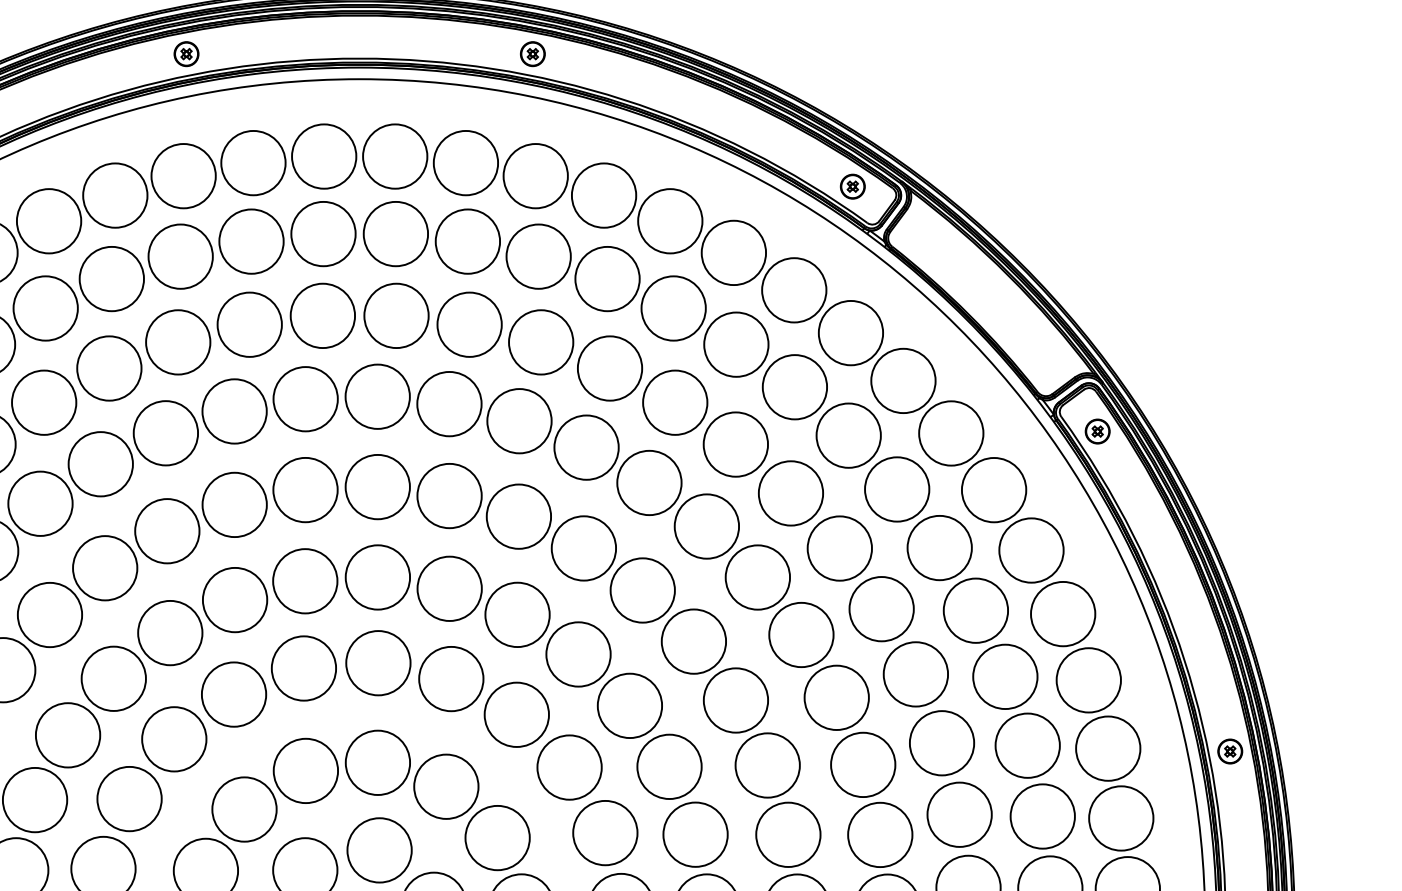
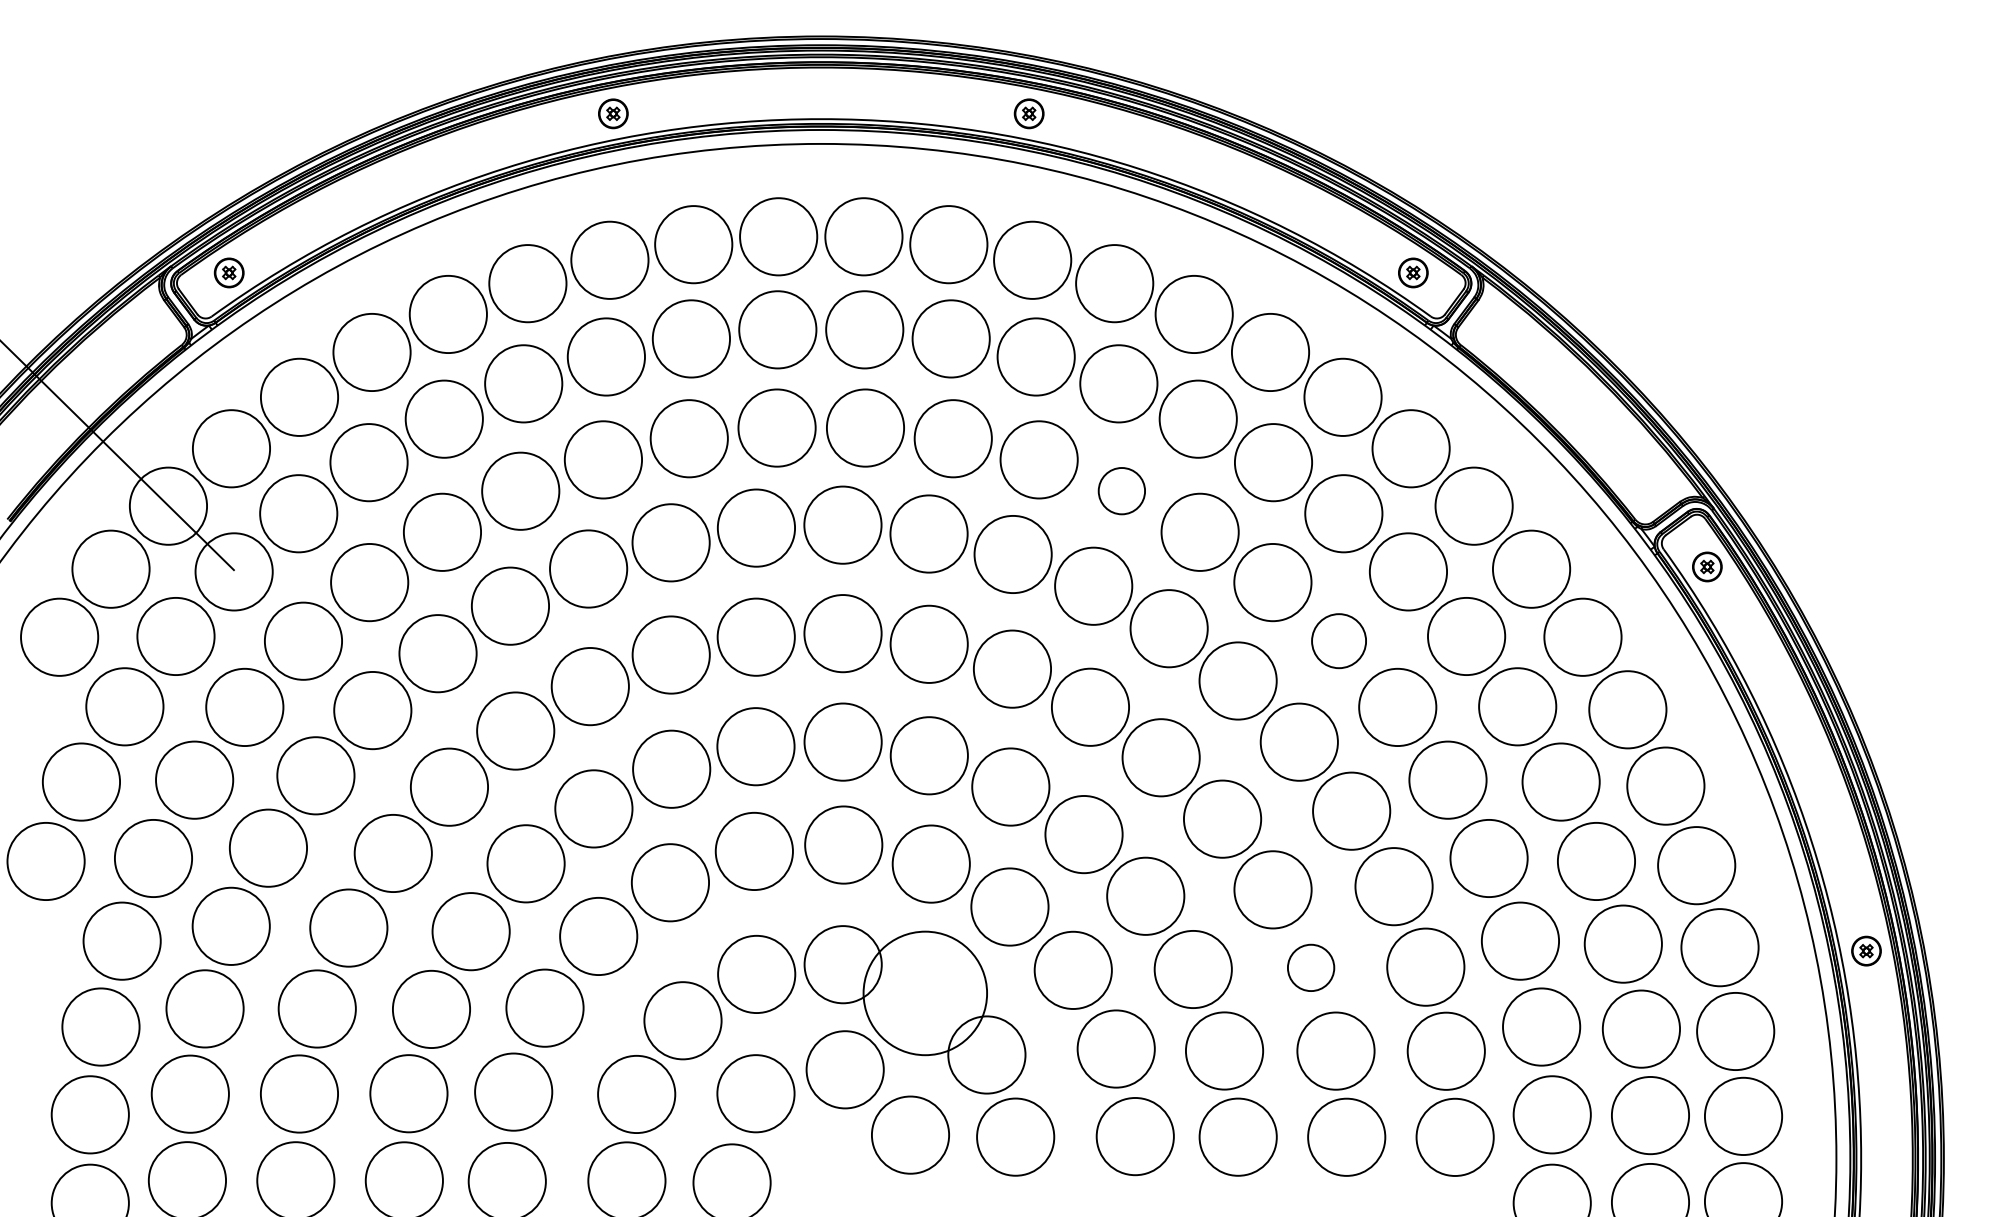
circle: (609, 367) -> (1121, 490), size x0.6
circle: (790, 492) -> (1338, 640), size x0.7
circle: (767, 765) -> (1310, 967), size x0.6
circle: (445, 786) -> (924, 993), size x1.6

